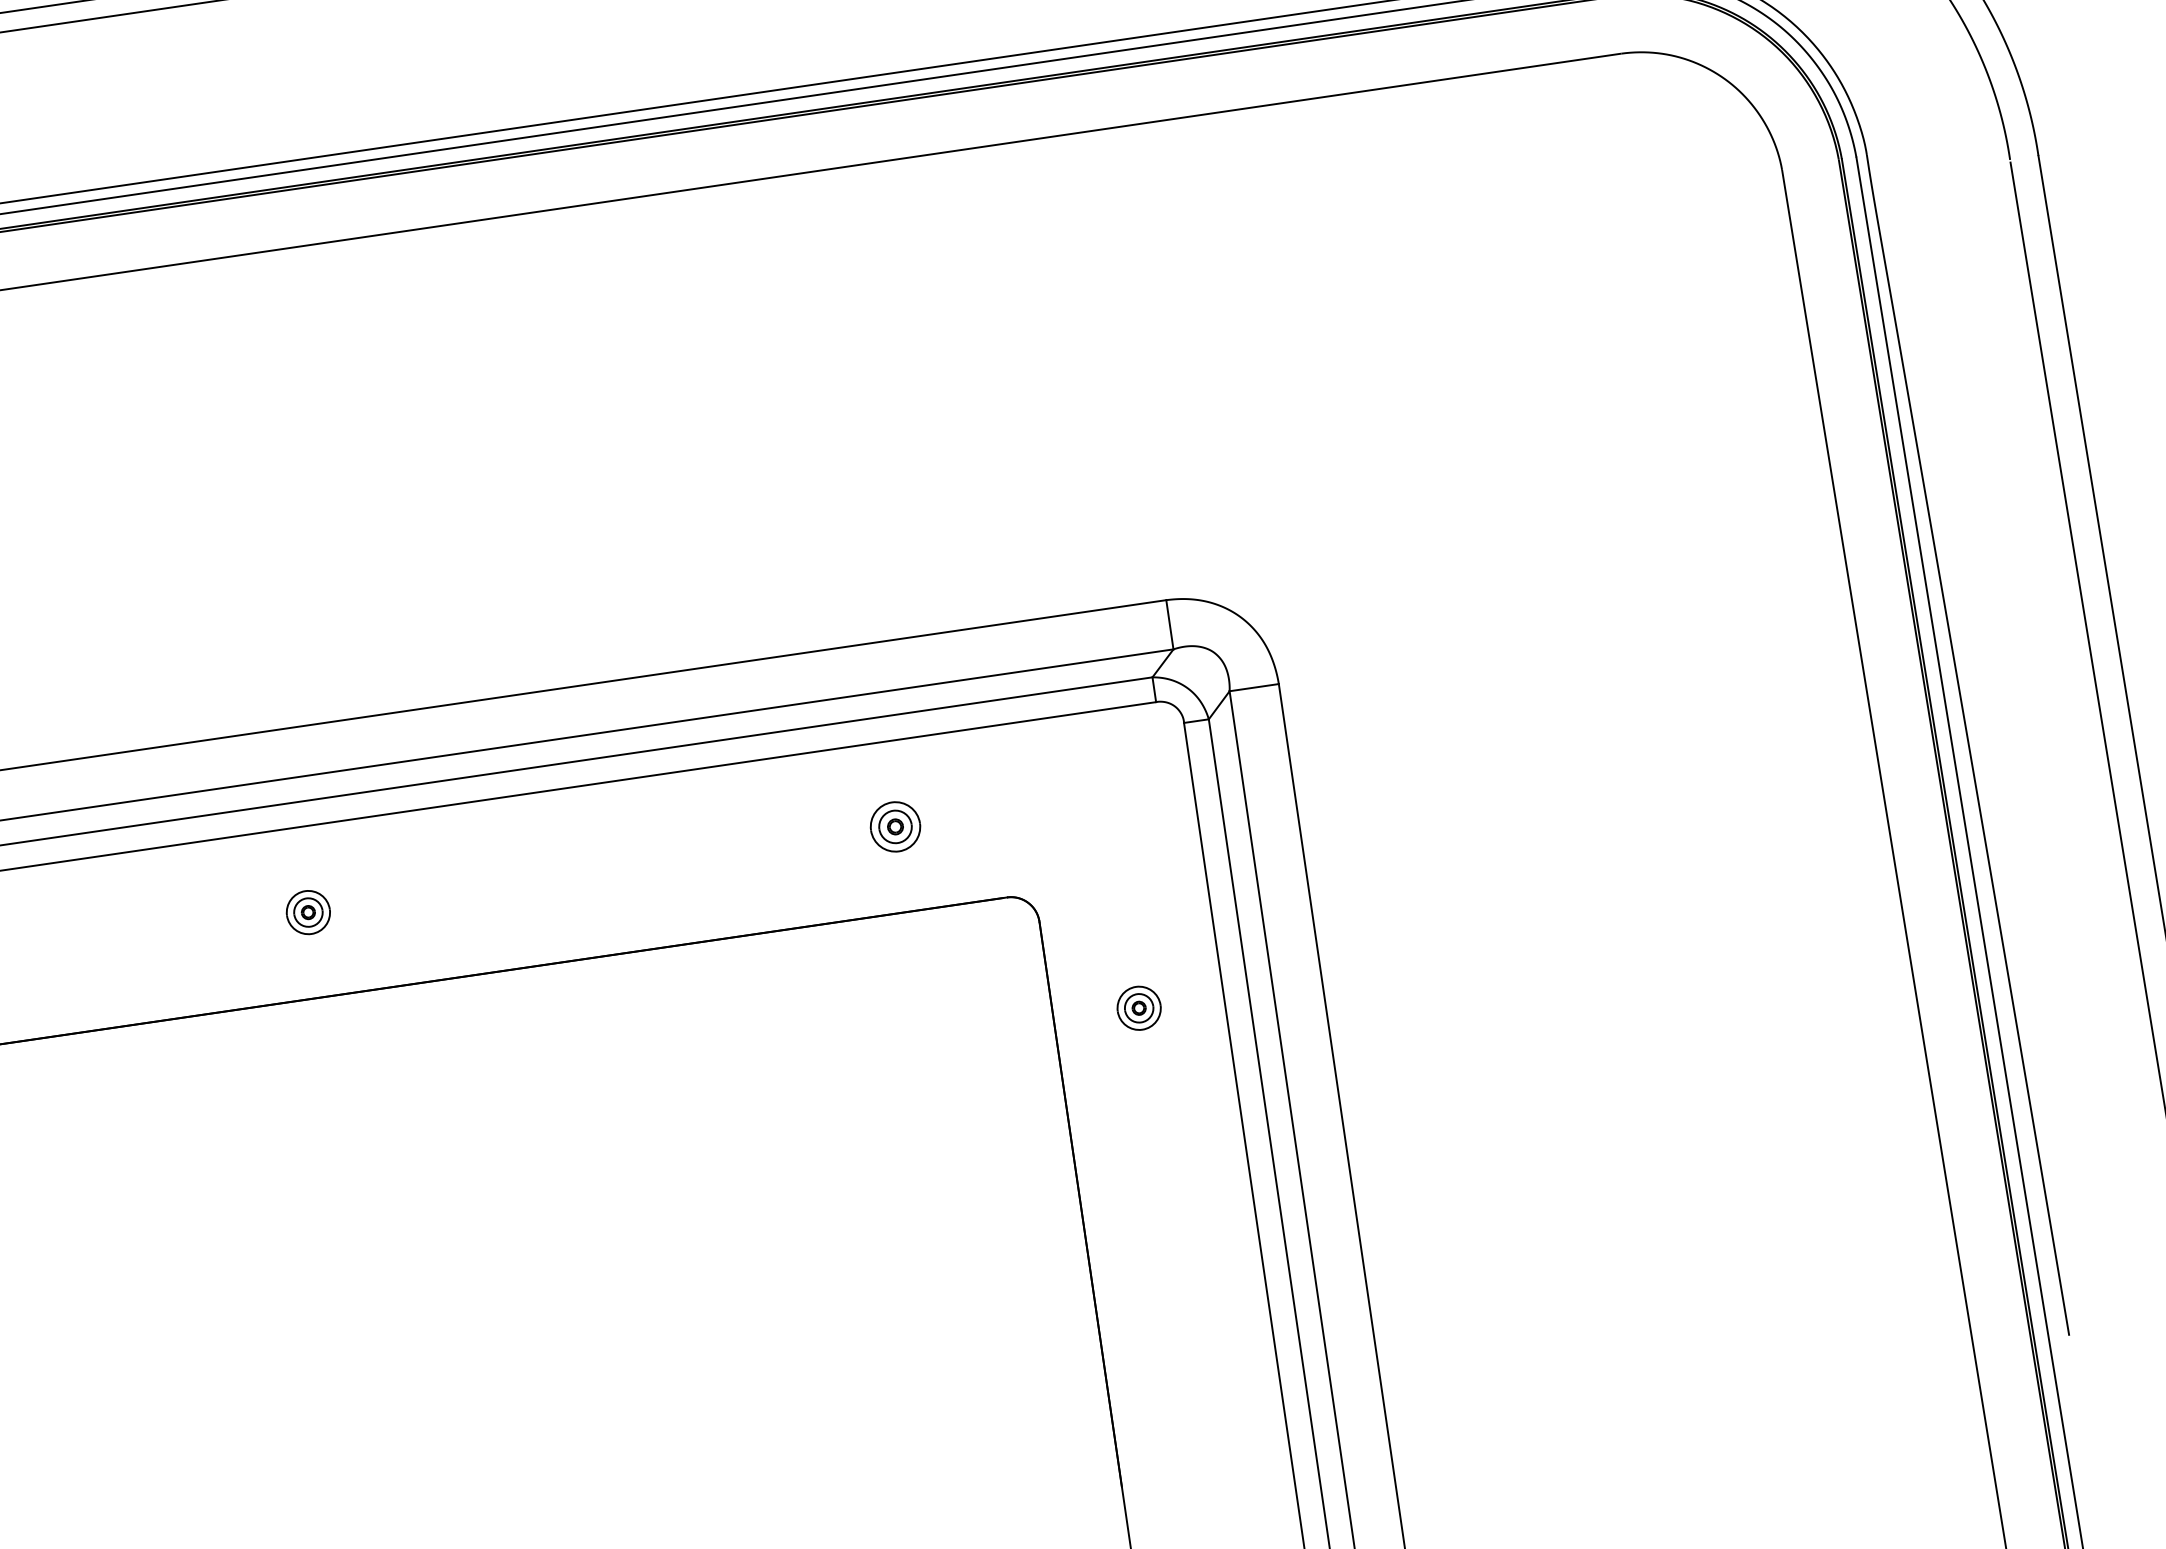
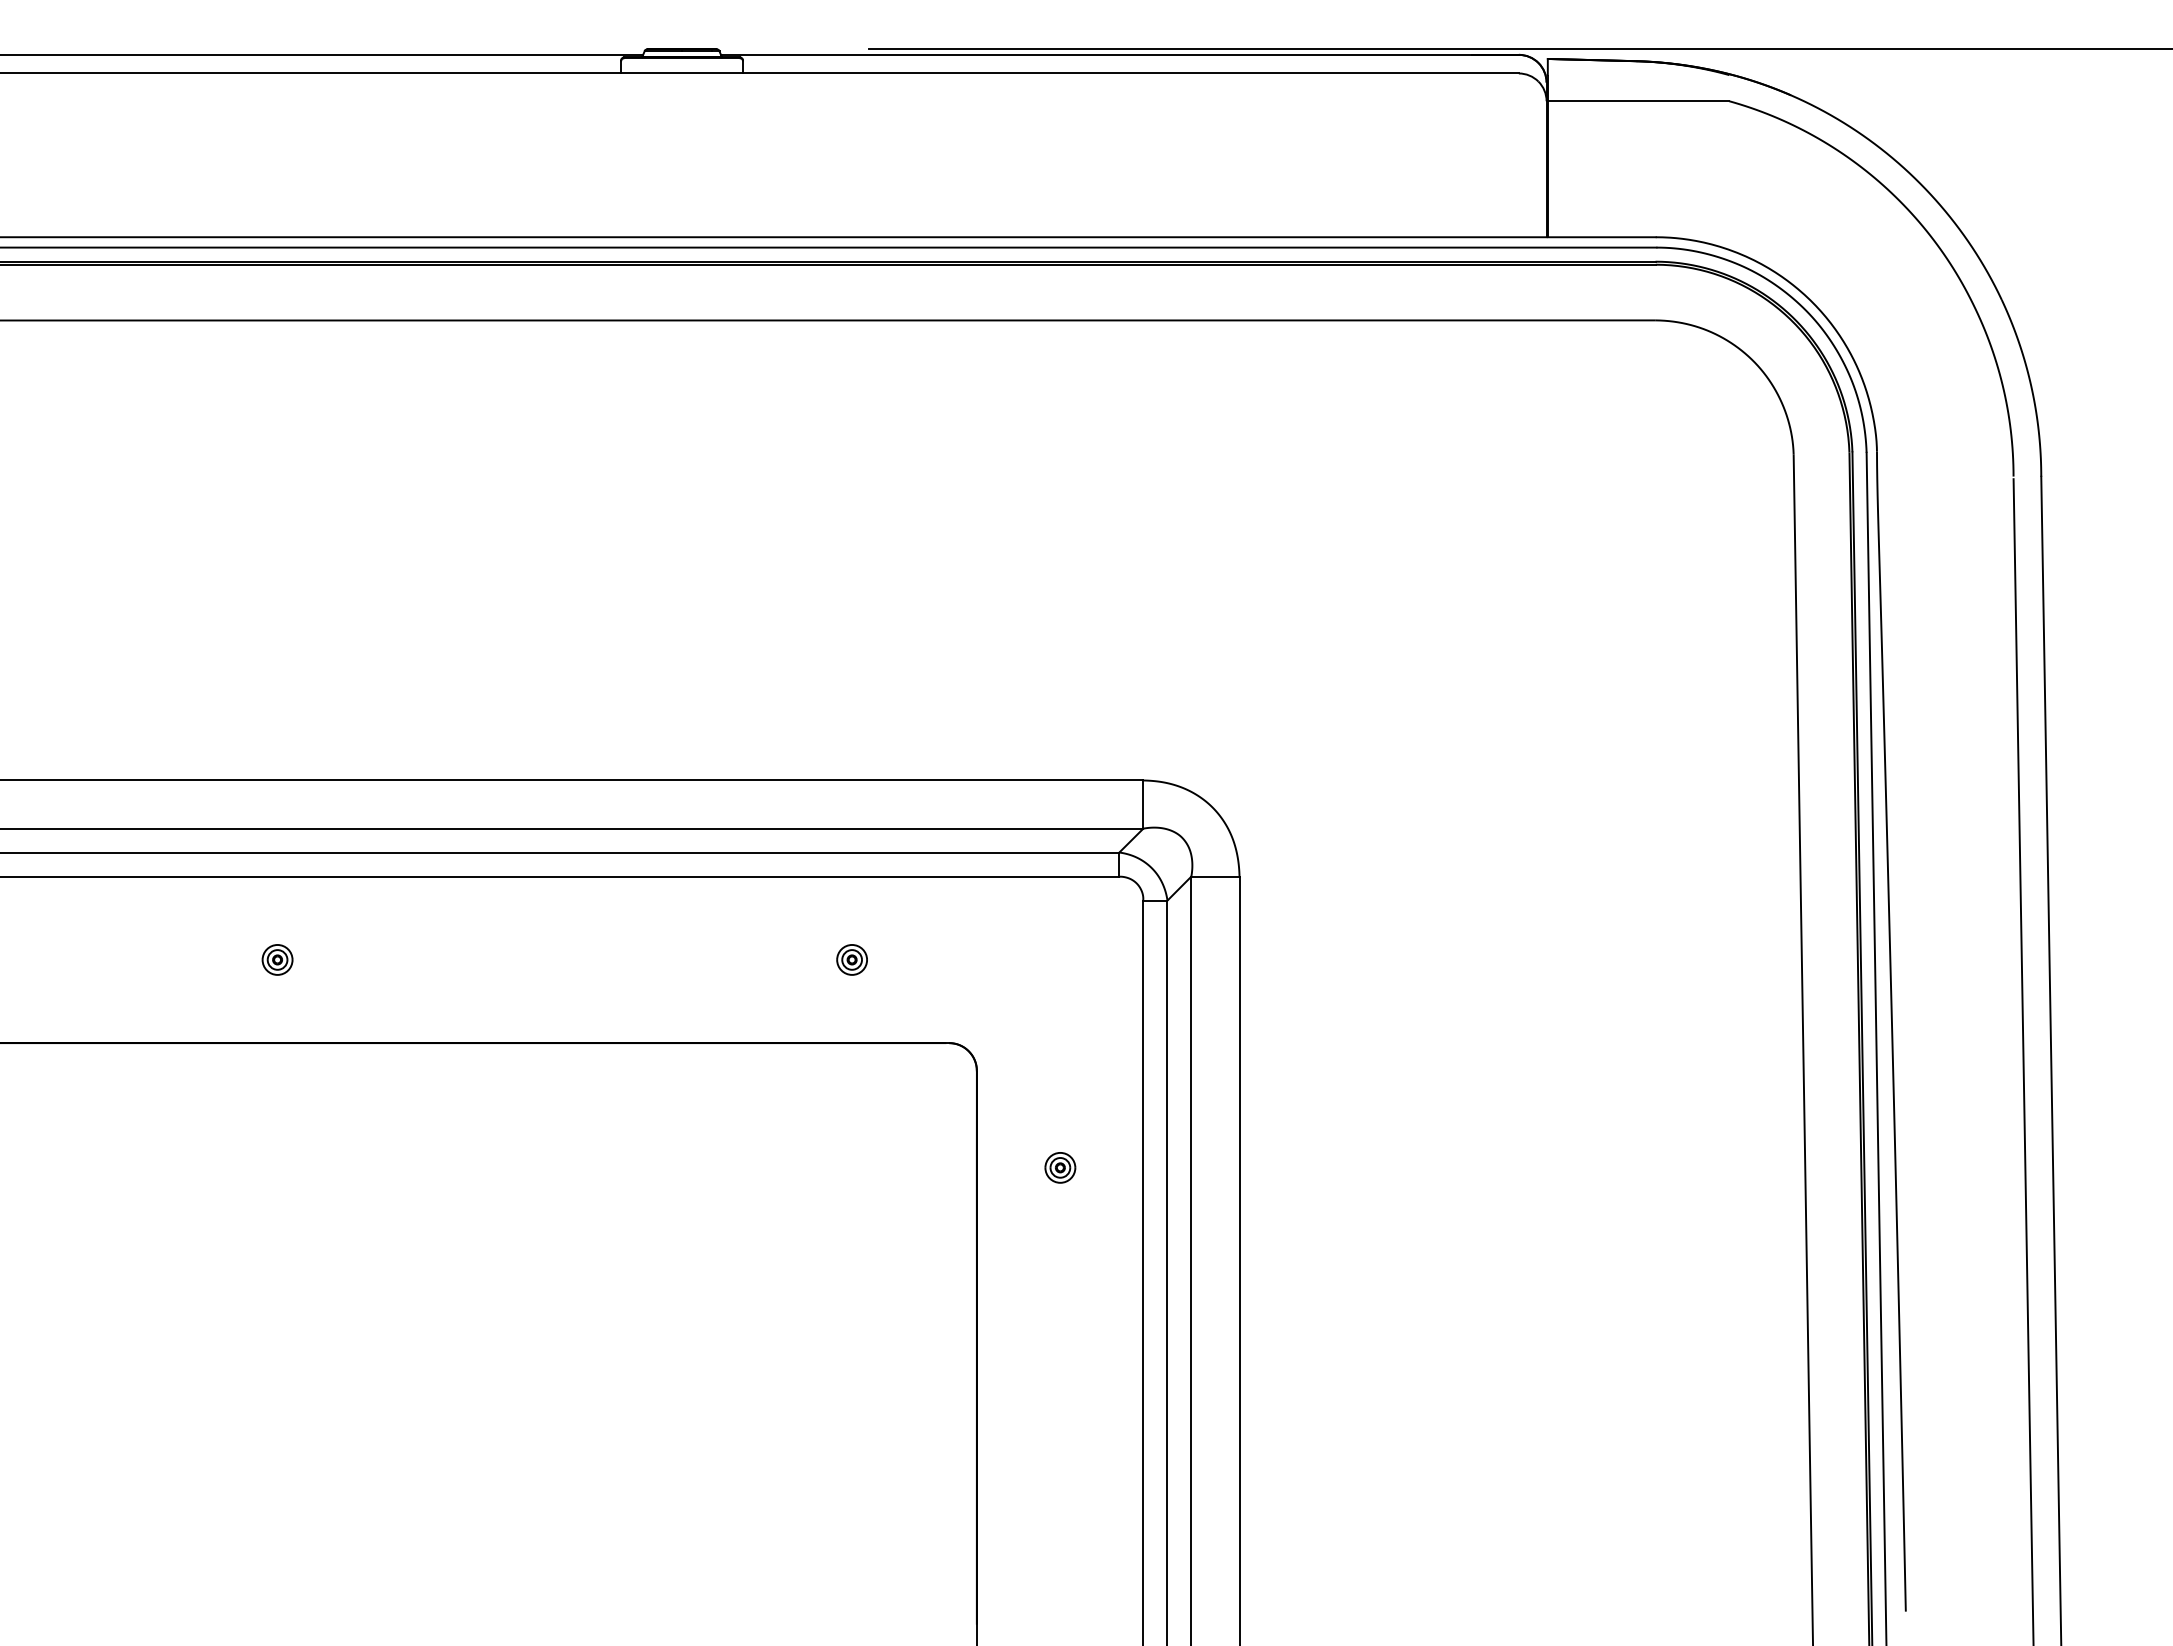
part: (894, 826) -> (851, 959), size x0.62
part: (308, 912) -> (277, 959), size x0.71
part: (1139, 1007) -> (1060, 1167), size x0.71

